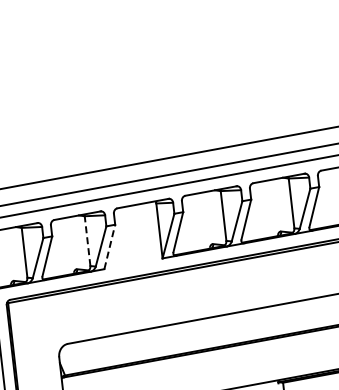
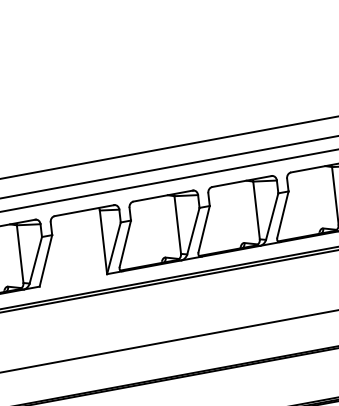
line: (87, 240) -> (20, 253), dashed -> solid
line: (109, 246) -> (45, 260), dashed -> solid

